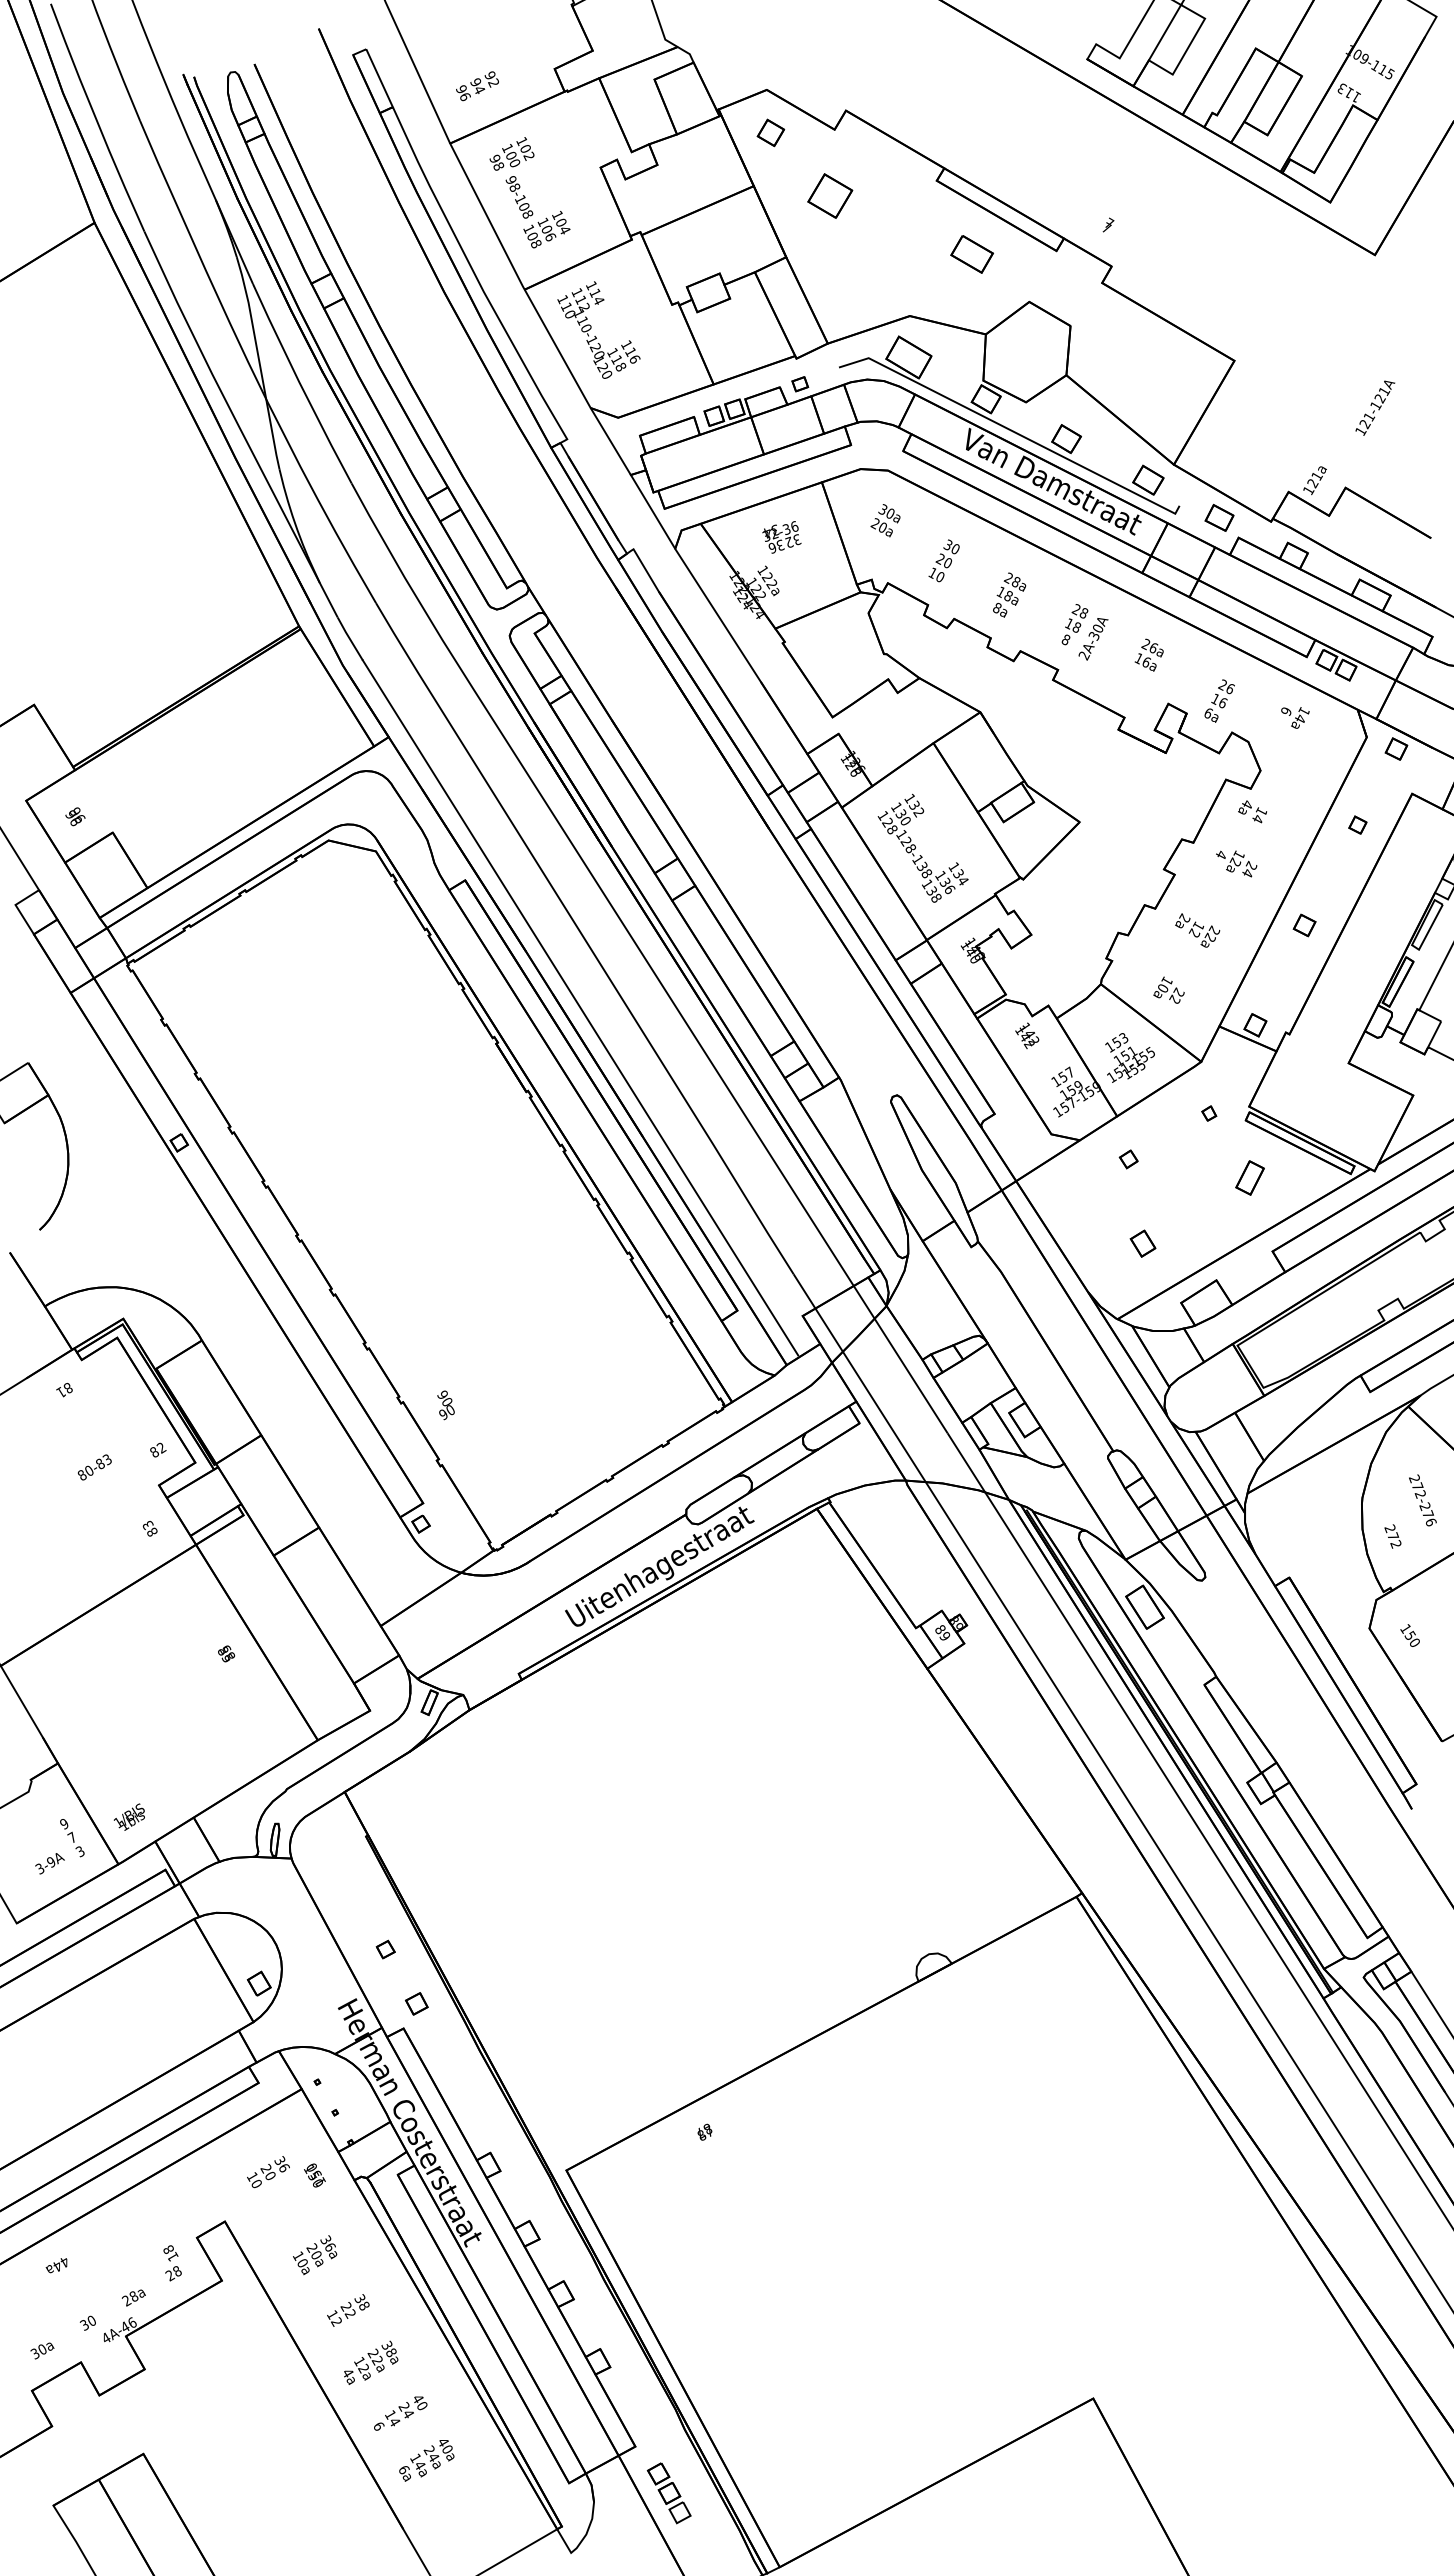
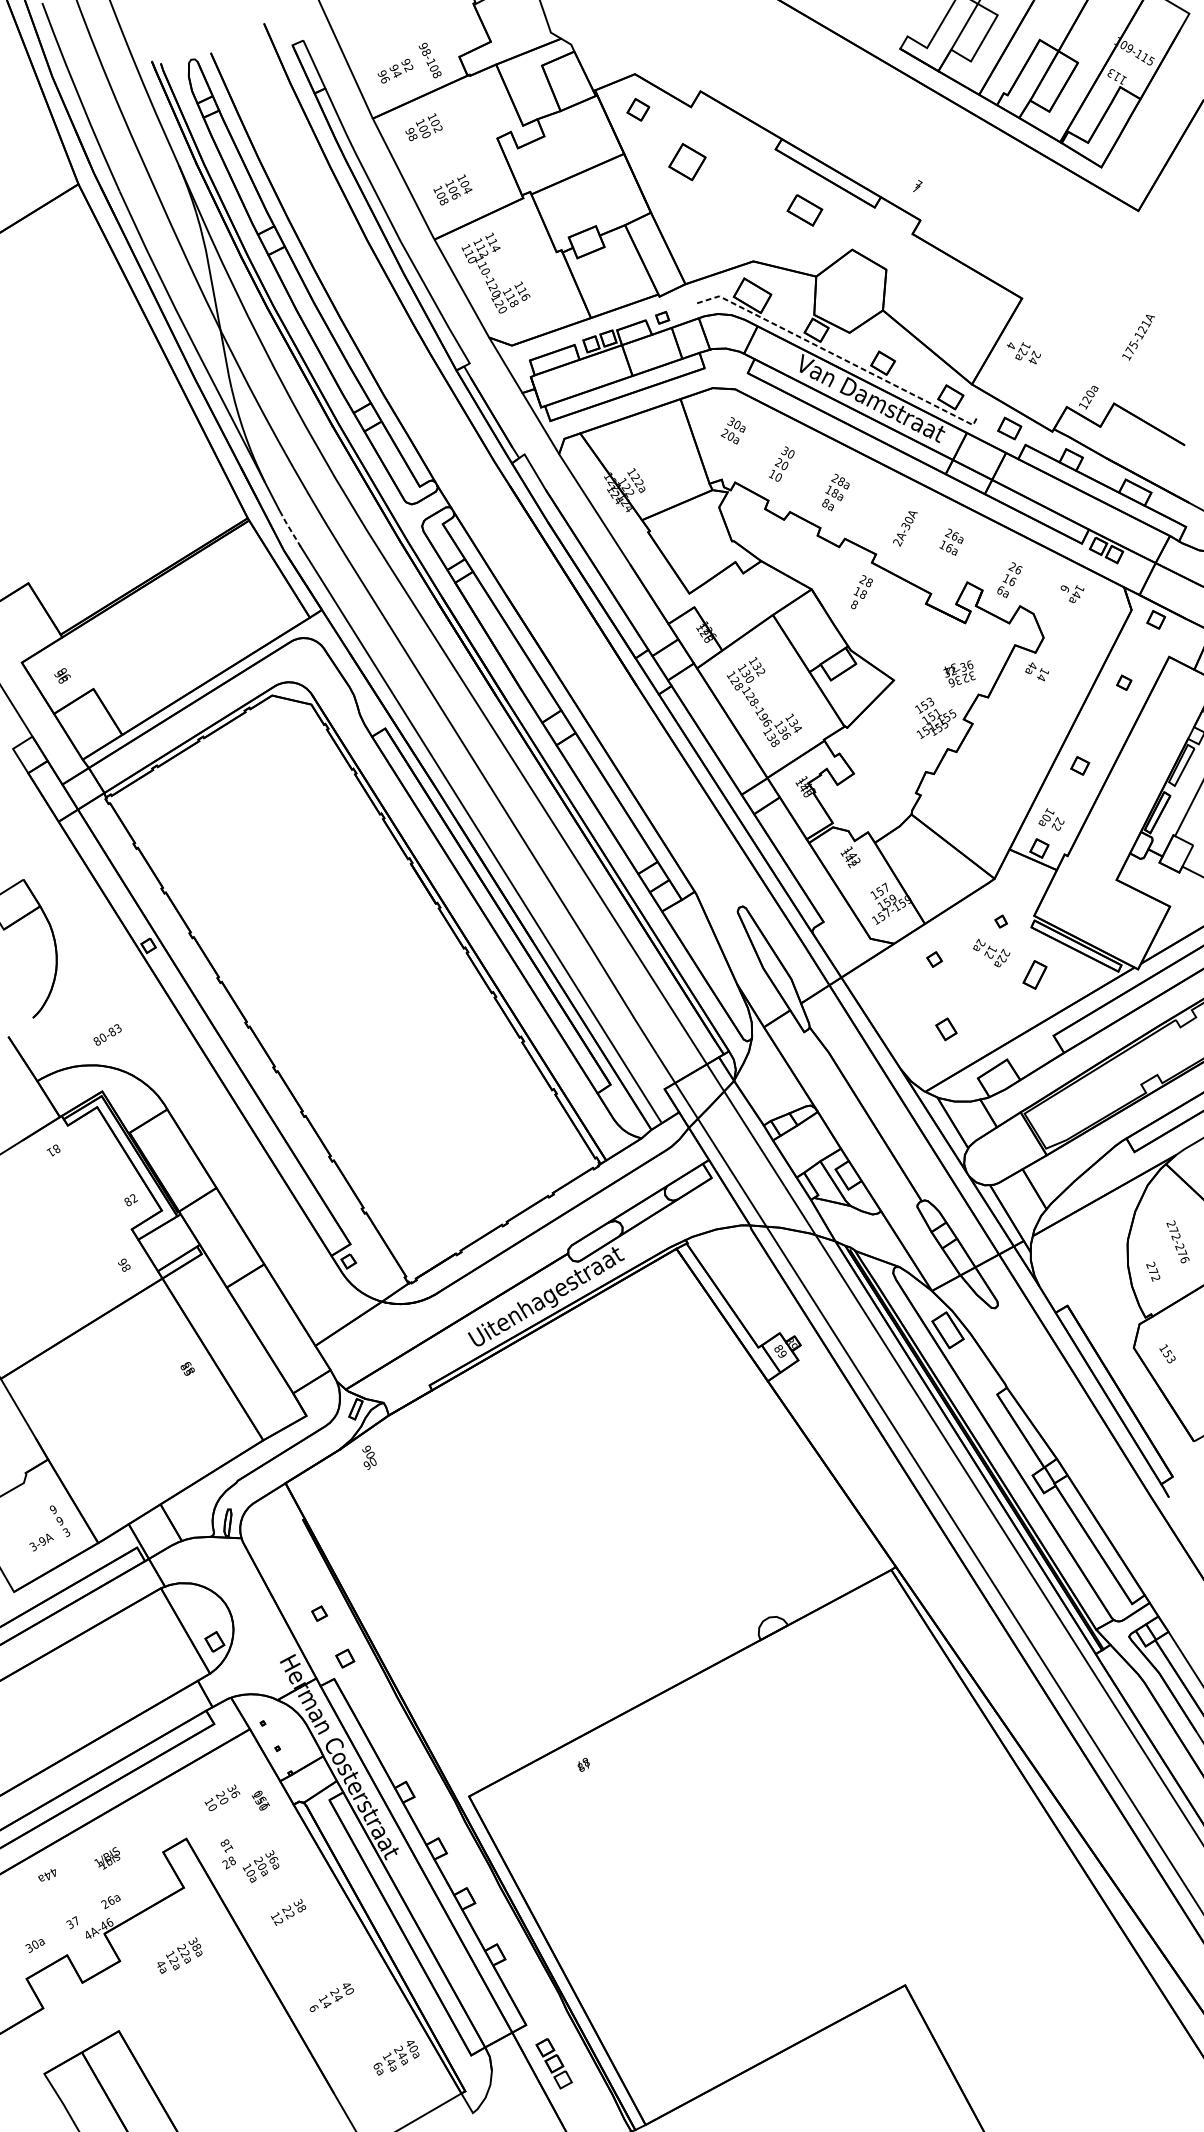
text: (519, 197) -> (430, 60), moved
text: (1367, 420) -> (1132, 347), 121-121A -> 175-121A
line: (1012, 431) -> (838, 356), solid -> dashed
text: (1316, 476) -> (1089, 394), 121a -> 120a
text: (781, 537) -> (959, 674), moved
text: (1074, 624) -> (861, 592), moved
line: (349, 639) -> (289, 529), solid -> dashed
text: (1236, 863) -> (1023, 352), moved
text: (924, 869) -> (765, 719), 128-138 -> 128-196
text: (1197, 930) -> (991, 953), moved
text: (1168, 989) -> (1051, 818), moved
text: (1129, 1057) -> (935, 717), moved
text: (445, 1405) -> (368, 1457), moved
text: (94, 1467) -> (107, 1034), moved
text: (147, 1525) -> (122, 1262), 83 -> 86
text: (1413, 1642) -> (1170, 1359), 150 -> 153
text: (128, 1816) -> (106, 1857), moved
text: (71, 1837) -> (59, 1520), 7 -> 9
text: (172, 2263) -> (228, 1854), moved
text: (133, 2295) -> (110, 1900), 28a -> 26a
text: (90, 2320) -> (75, 1920), 30 -> 37
text: (371, 2362) -> (180, 1955), moved
text: (426, 2460) -> (396, 2058), moved

